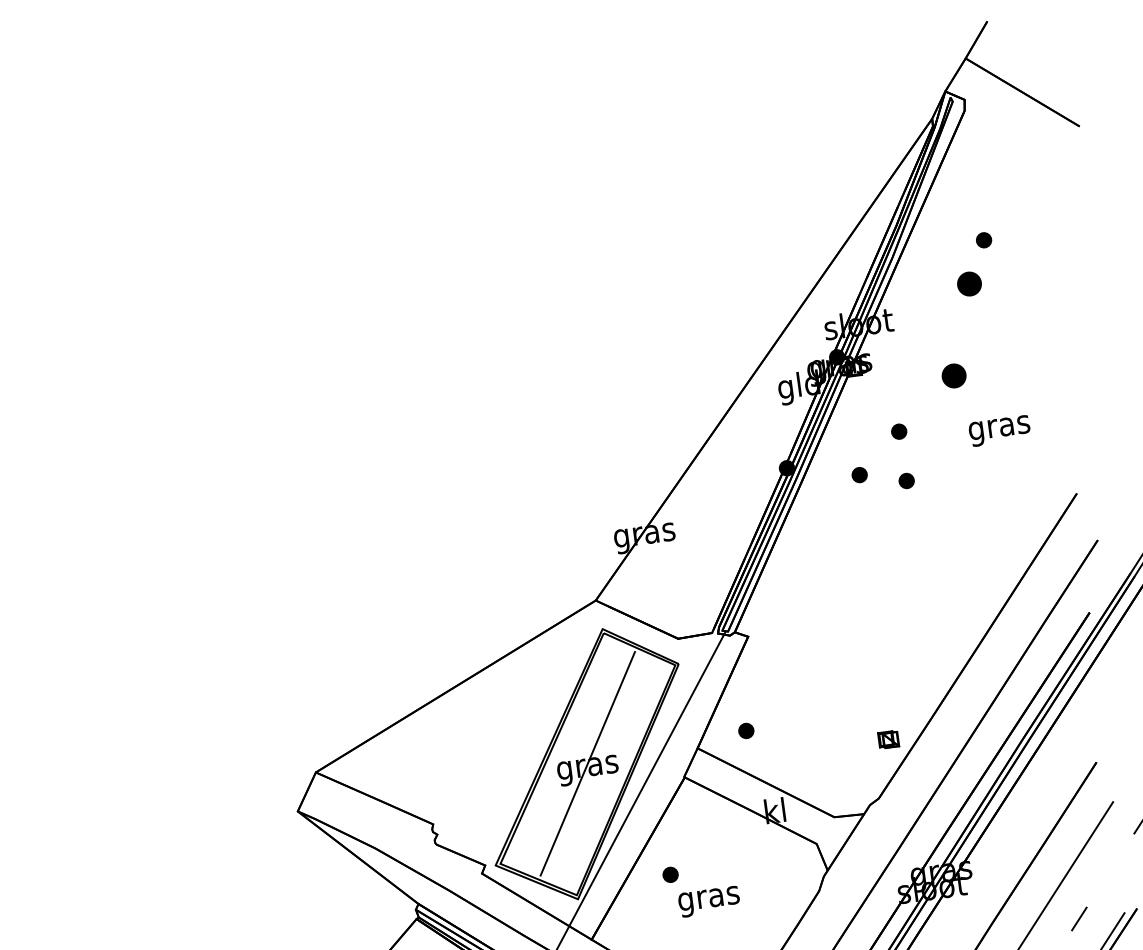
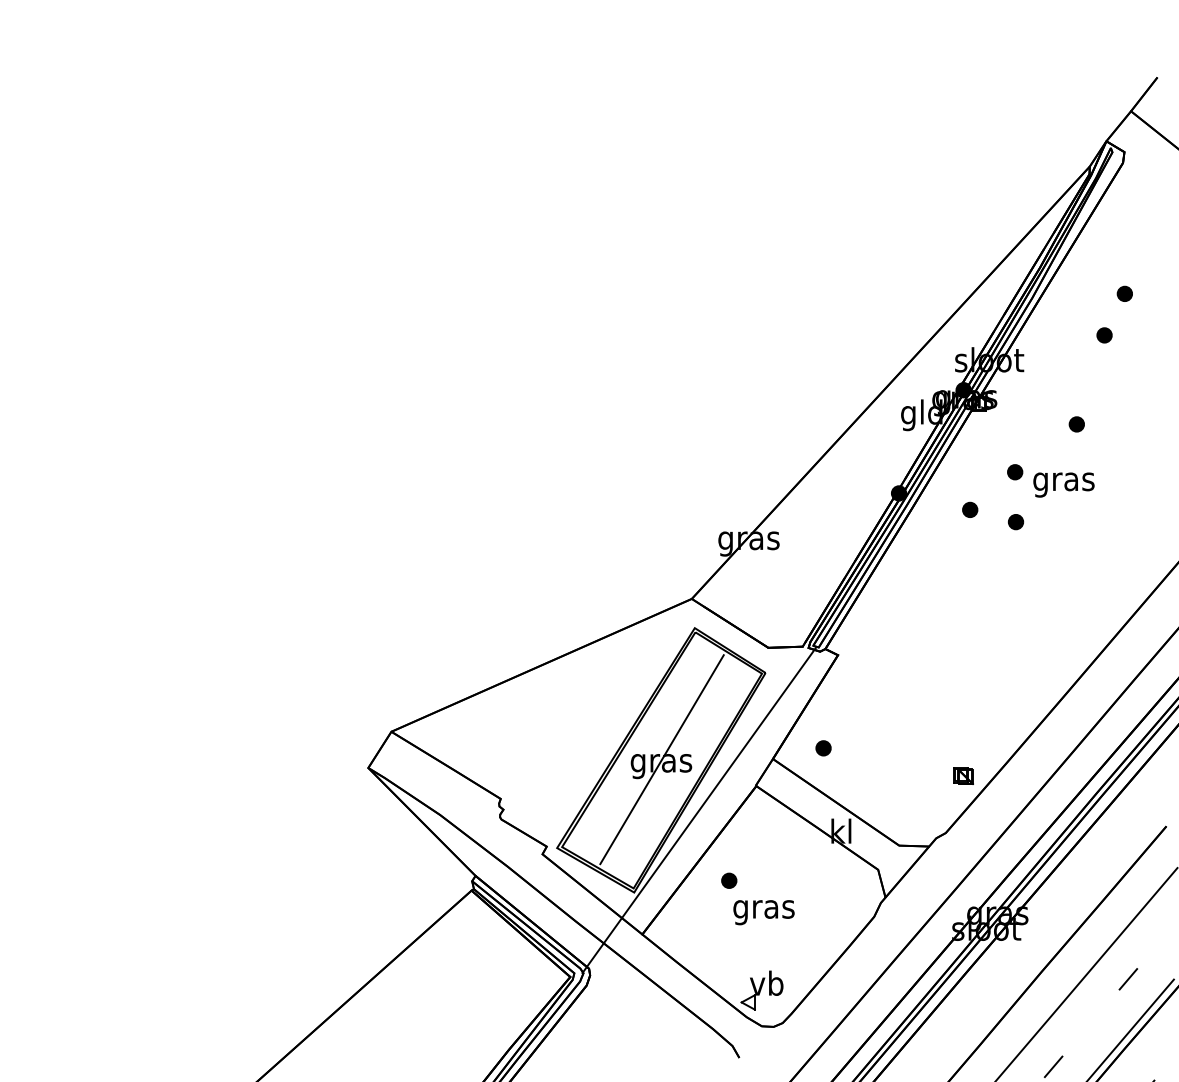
part: (969, 284) -> (1104, 335), size x0.62
part: (953, 376) -> (1076, 424), size x0.62
text: (999, 430) -> (1063, 484), moved

